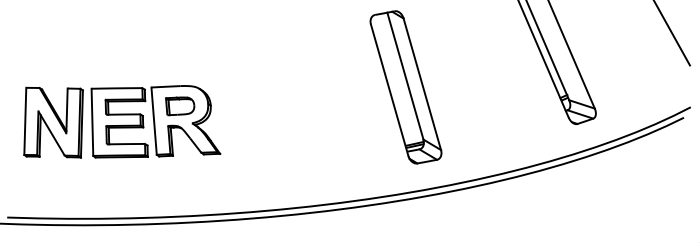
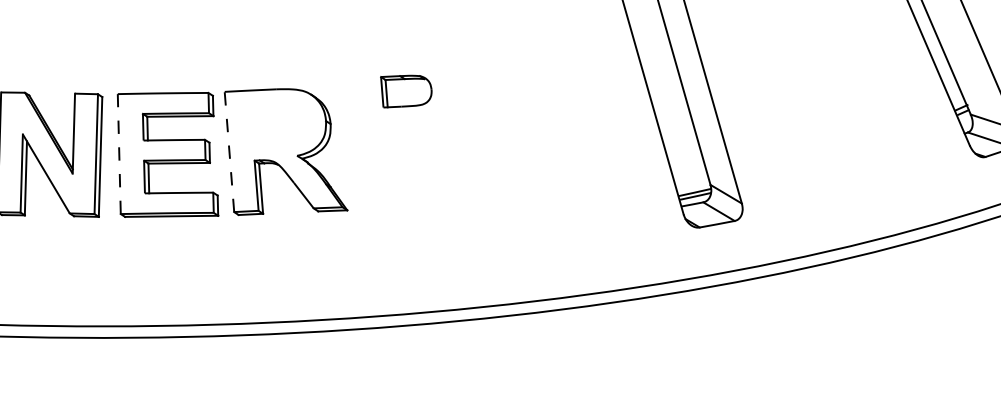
part: (180, 106) -> (406, 91), moved
line: (154, 121) -> (230, 152), solid -> dashed
line: (92, 122) -> (119, 154), solid -> dashed

